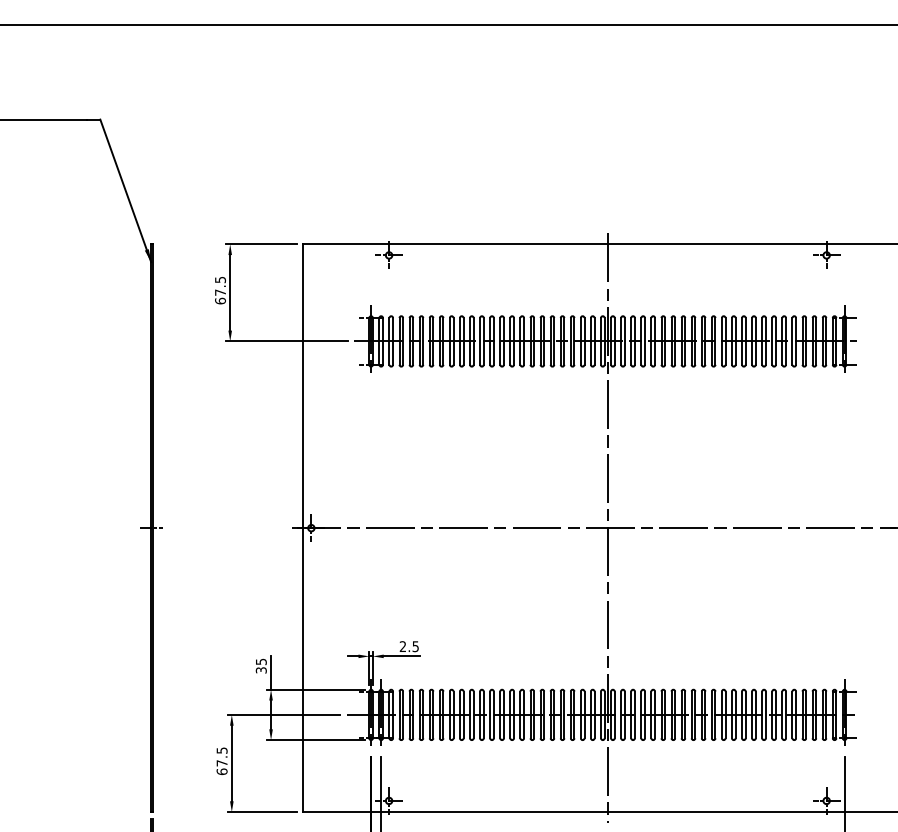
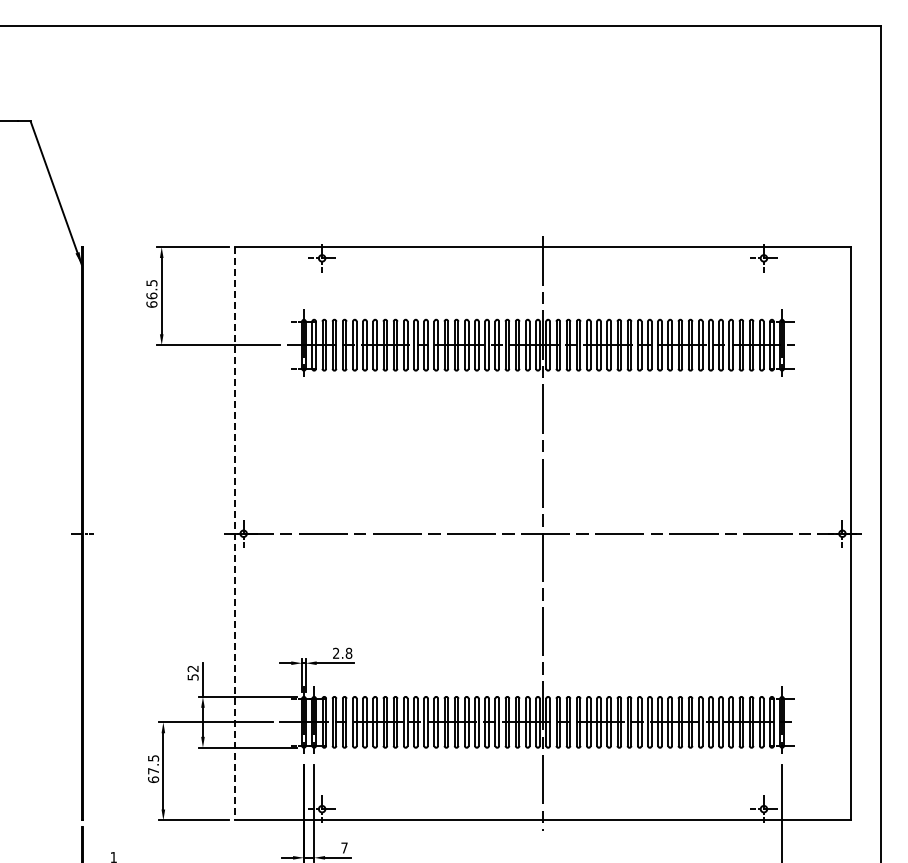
text: (220, 292) -> (151, 295), 67.5 -> 66.5
line: (303, 527) -> (235, 533), solid -> dashed
text: (415, 645) -> (348, 652), 2.5 -> 2.8
text: (260, 665) -> (192, 672), 35 -> 52

